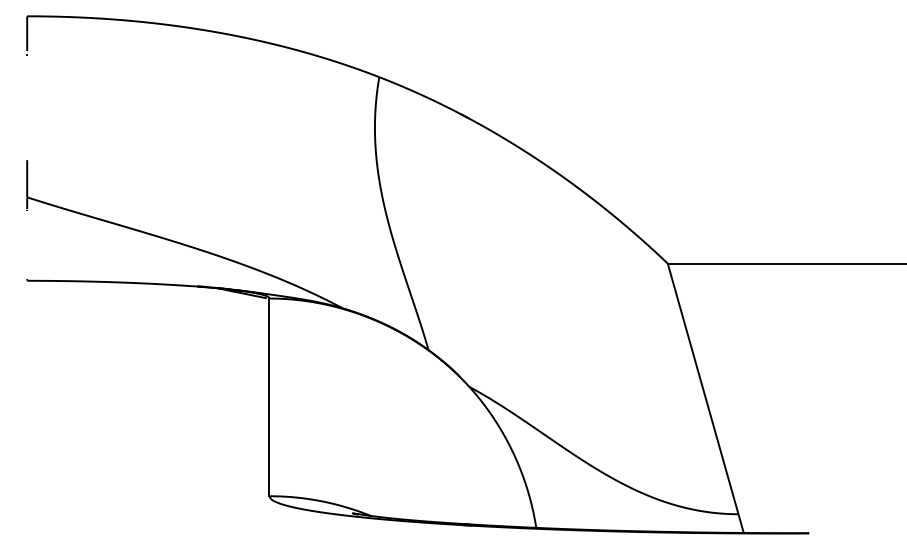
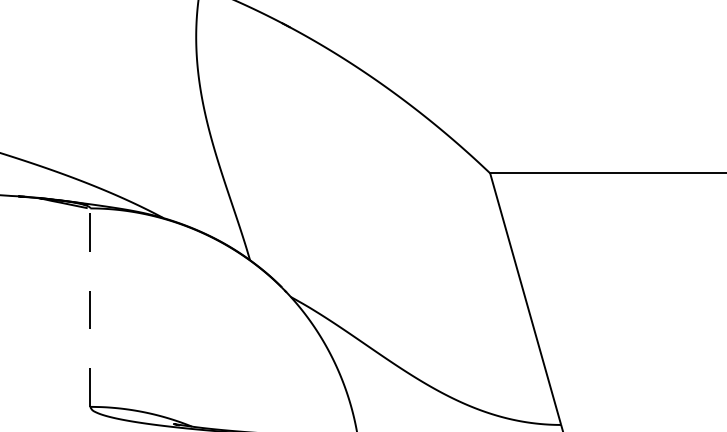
line: (269, 397) -> (90, 307), solid -> dashed

